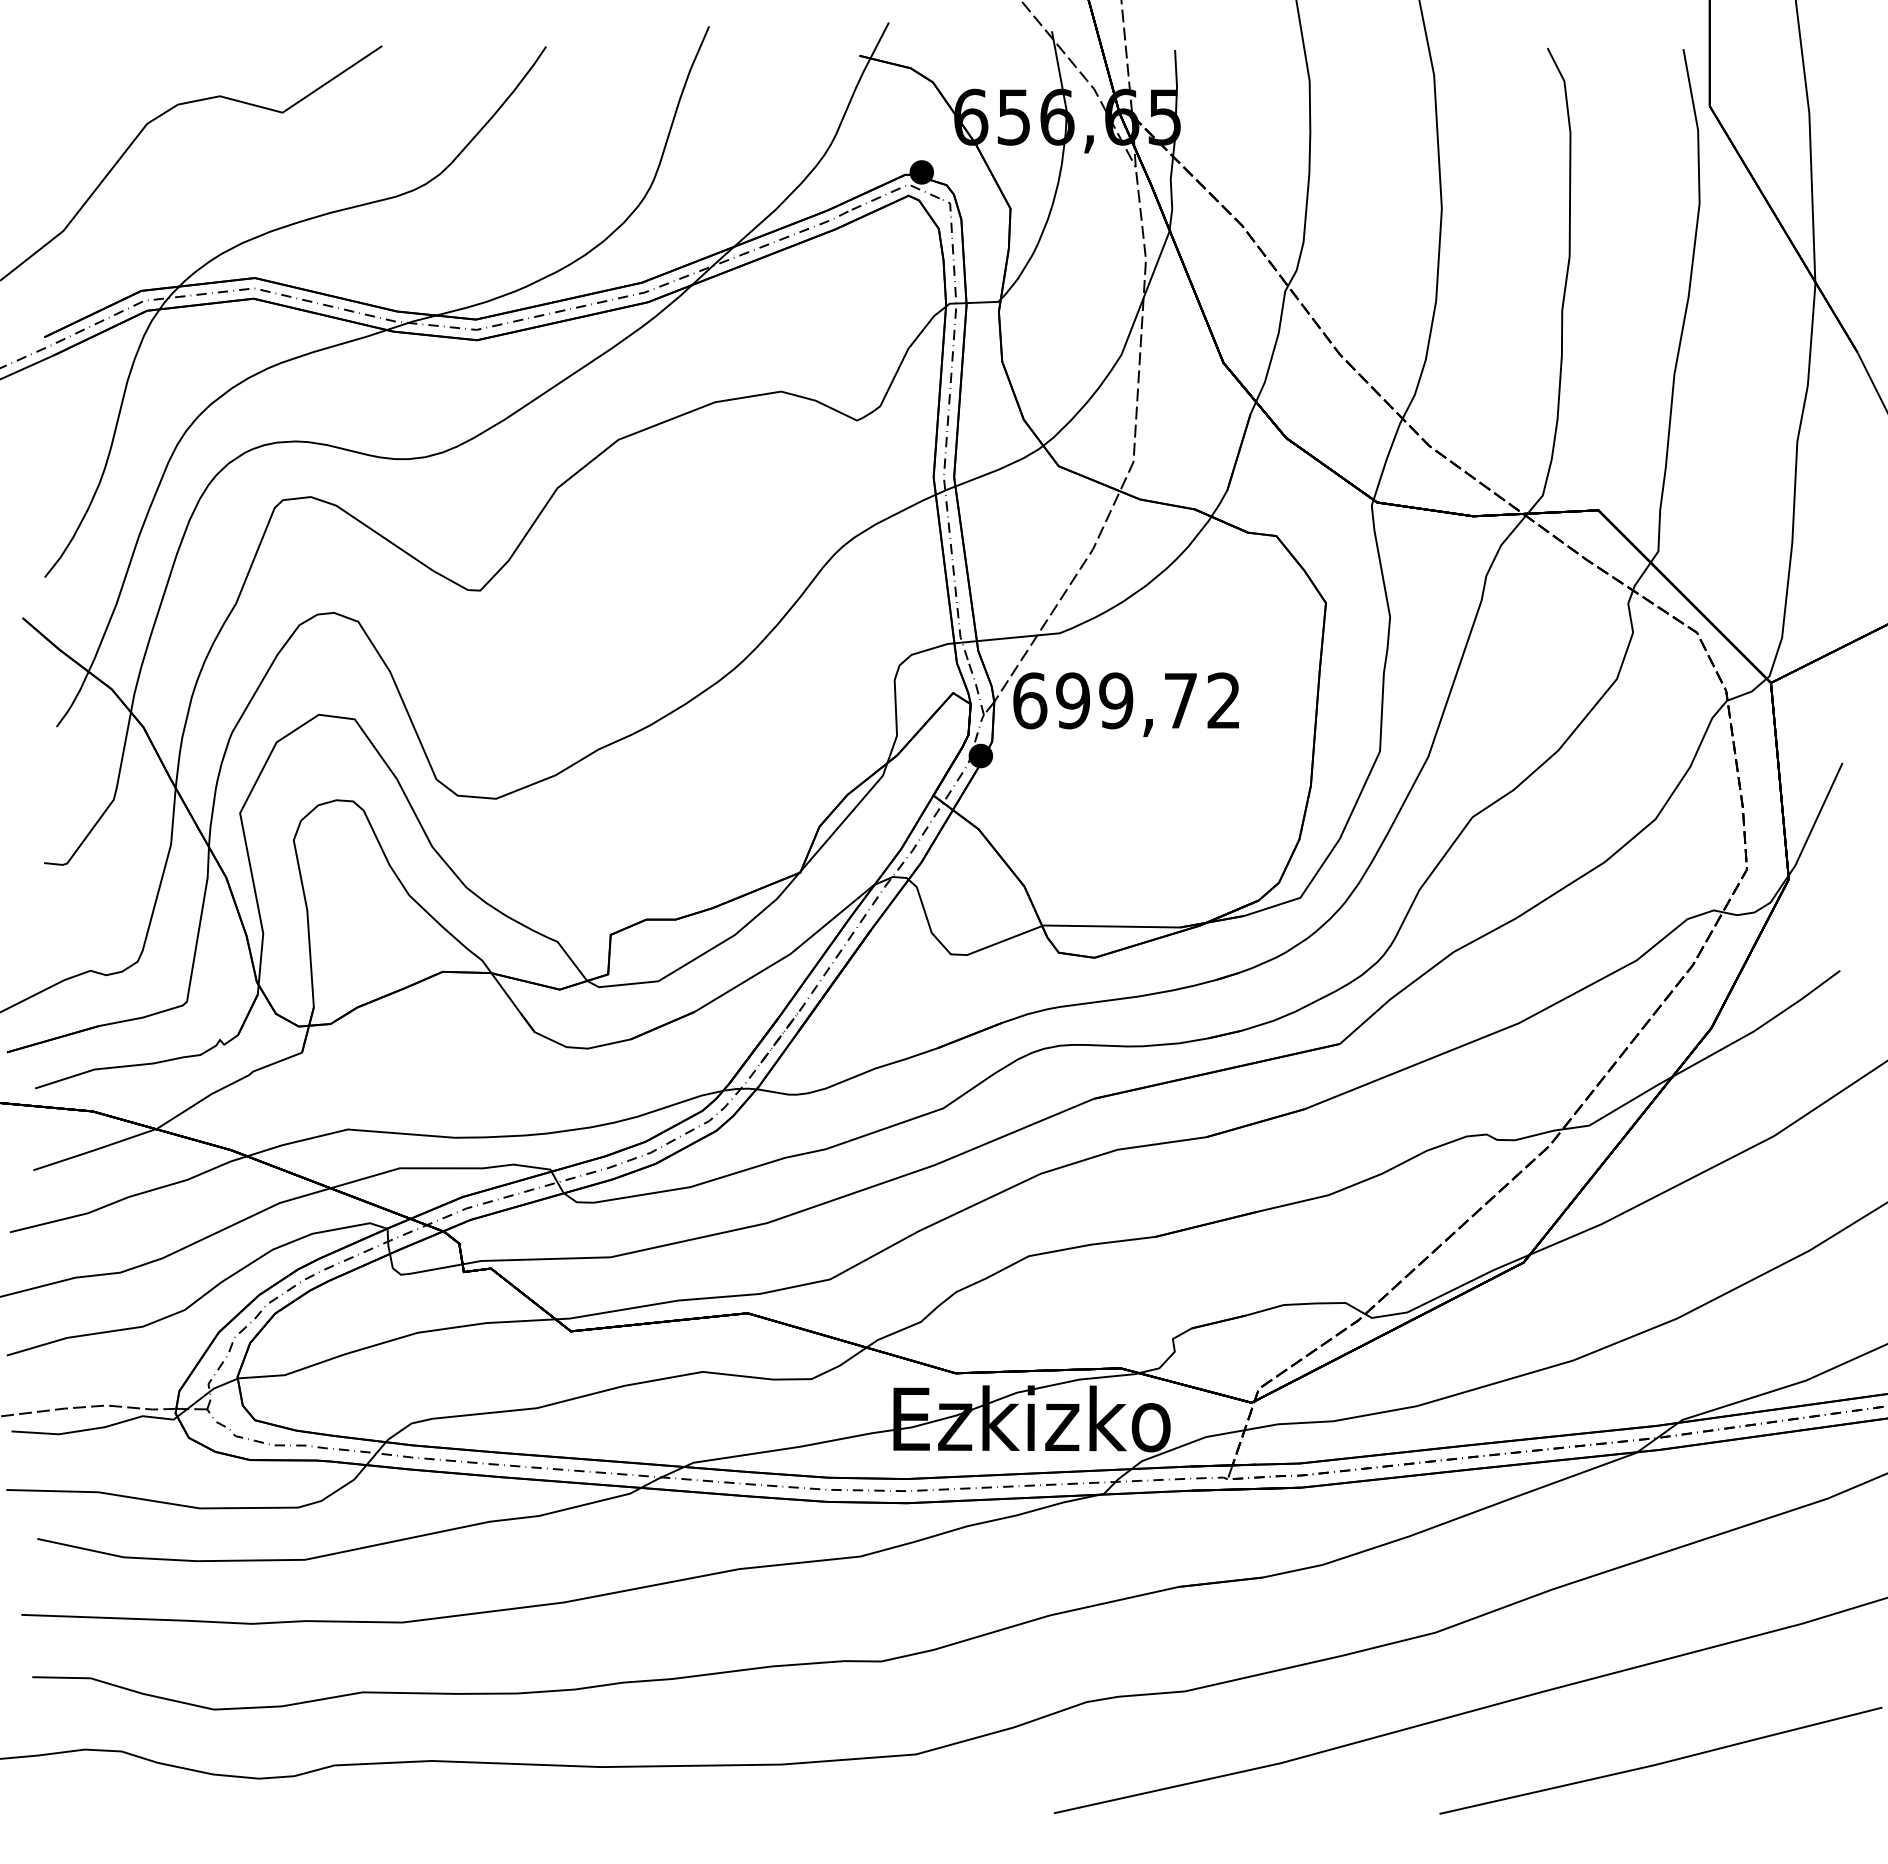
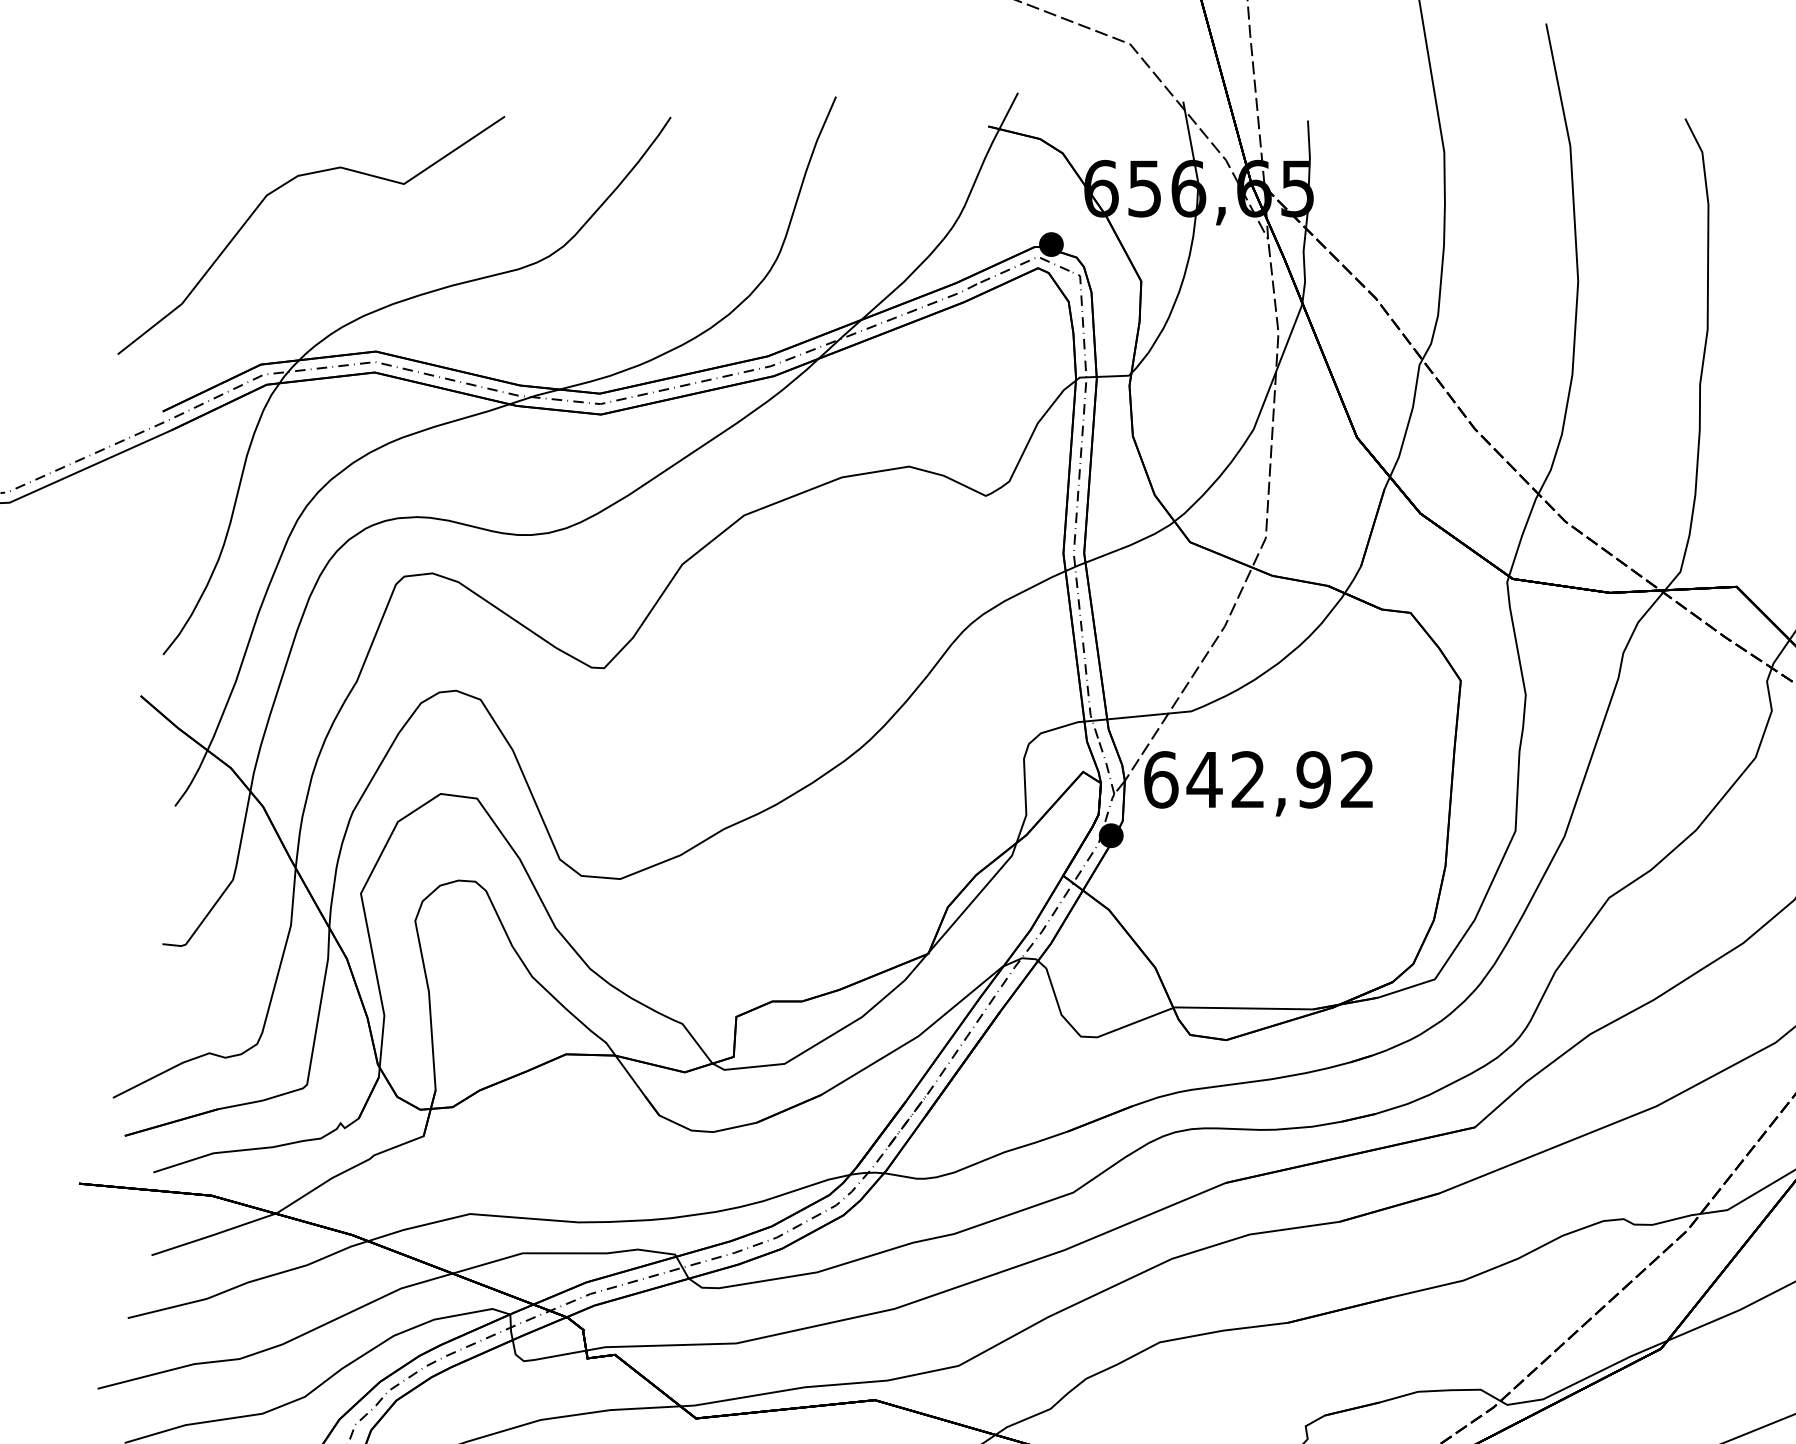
text: (1126, 700) -> (1258, 779), 699,72 -> 642,92

